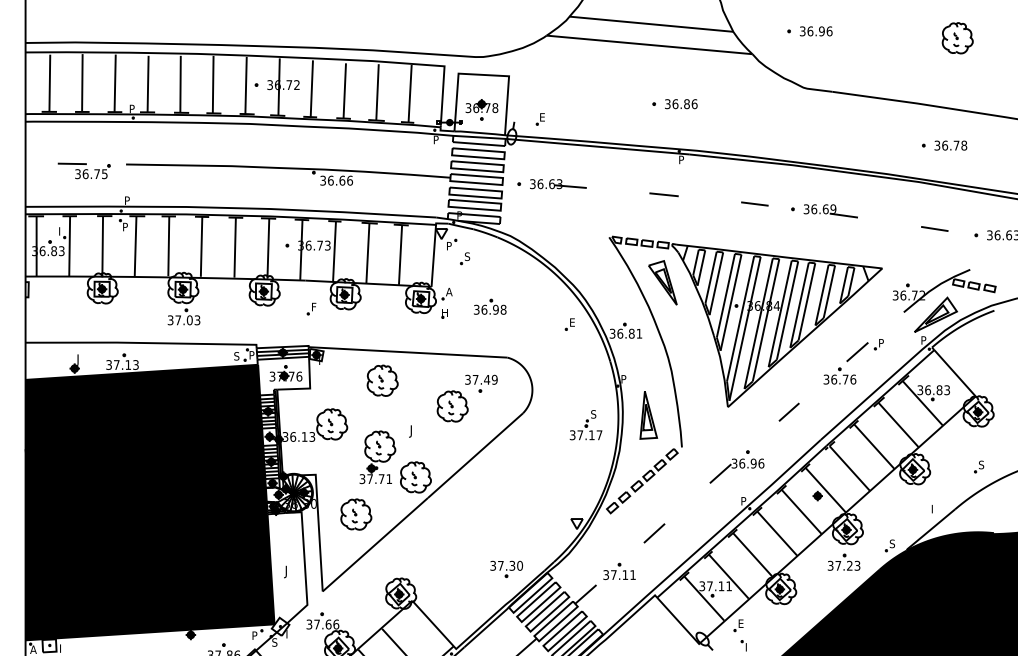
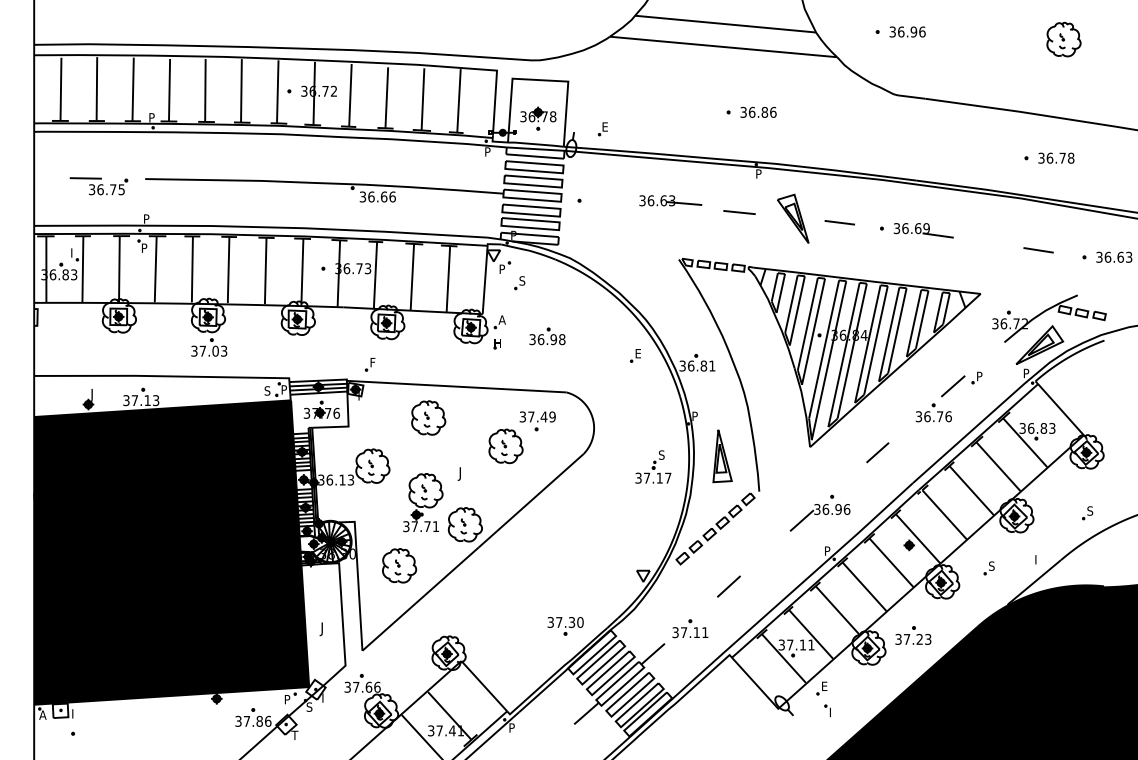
part: (558, 183) -> (670, 200), moved
part: (663, 282) -> (793, 218), moved
part: (311, 308) -> (369, 364), moved
part: (889, 545) -> (988, 568), moved
part: (844, 562) -> (913, 635), moved

